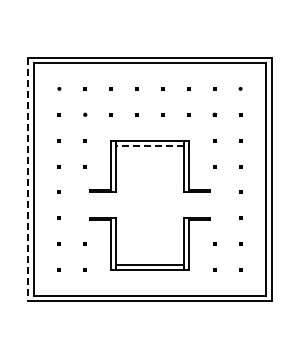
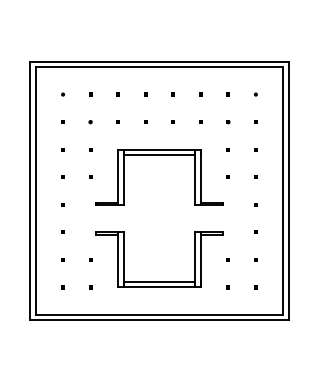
line: (150, 145) -> (160, 154), dashed -> solid
line: (28, 179) -> (30, 191), dashed -> solid

